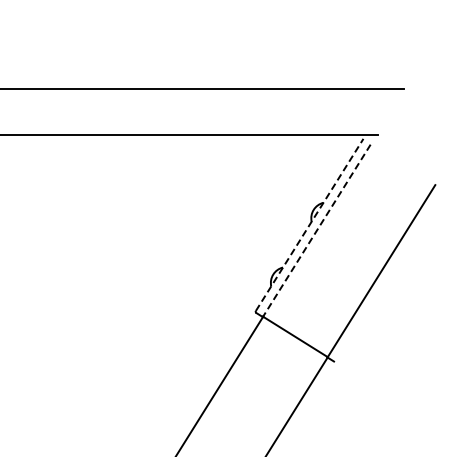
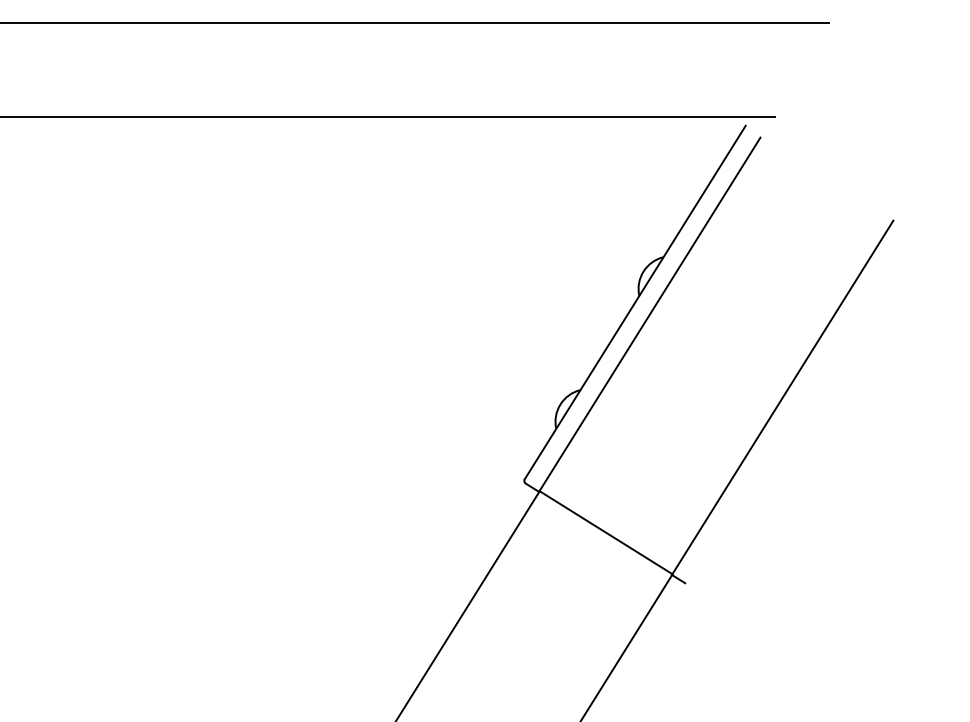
line: (309, 224) -> (634, 301), dashed -> solid
line: (316, 231) -> (649, 316), dashed -> solid

